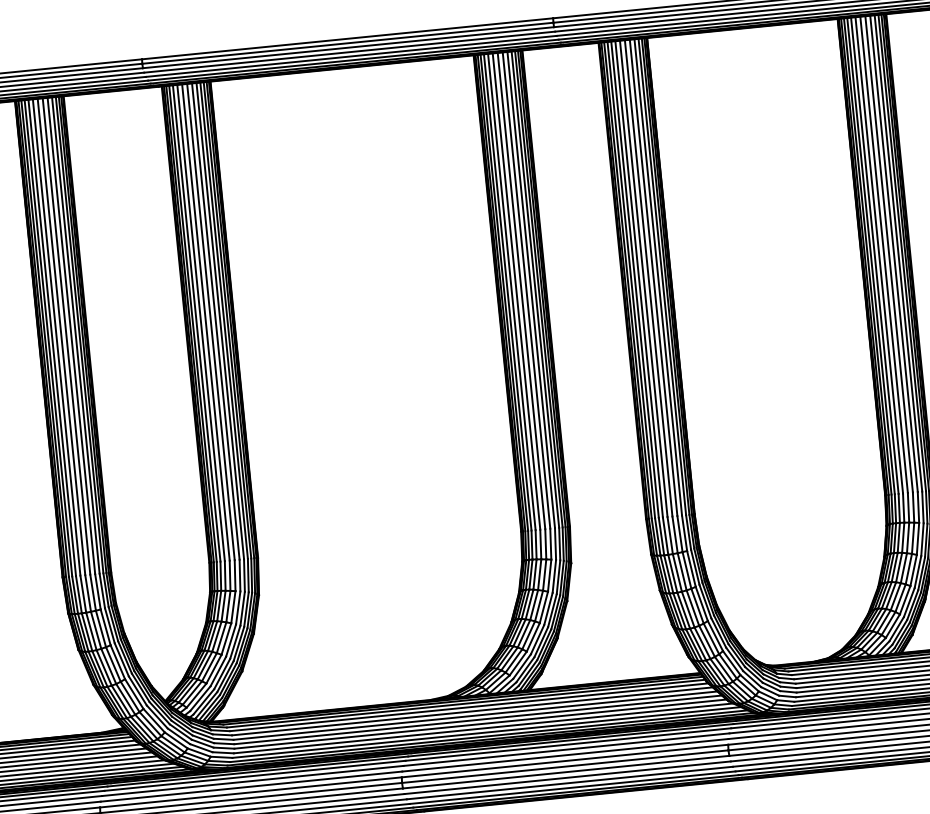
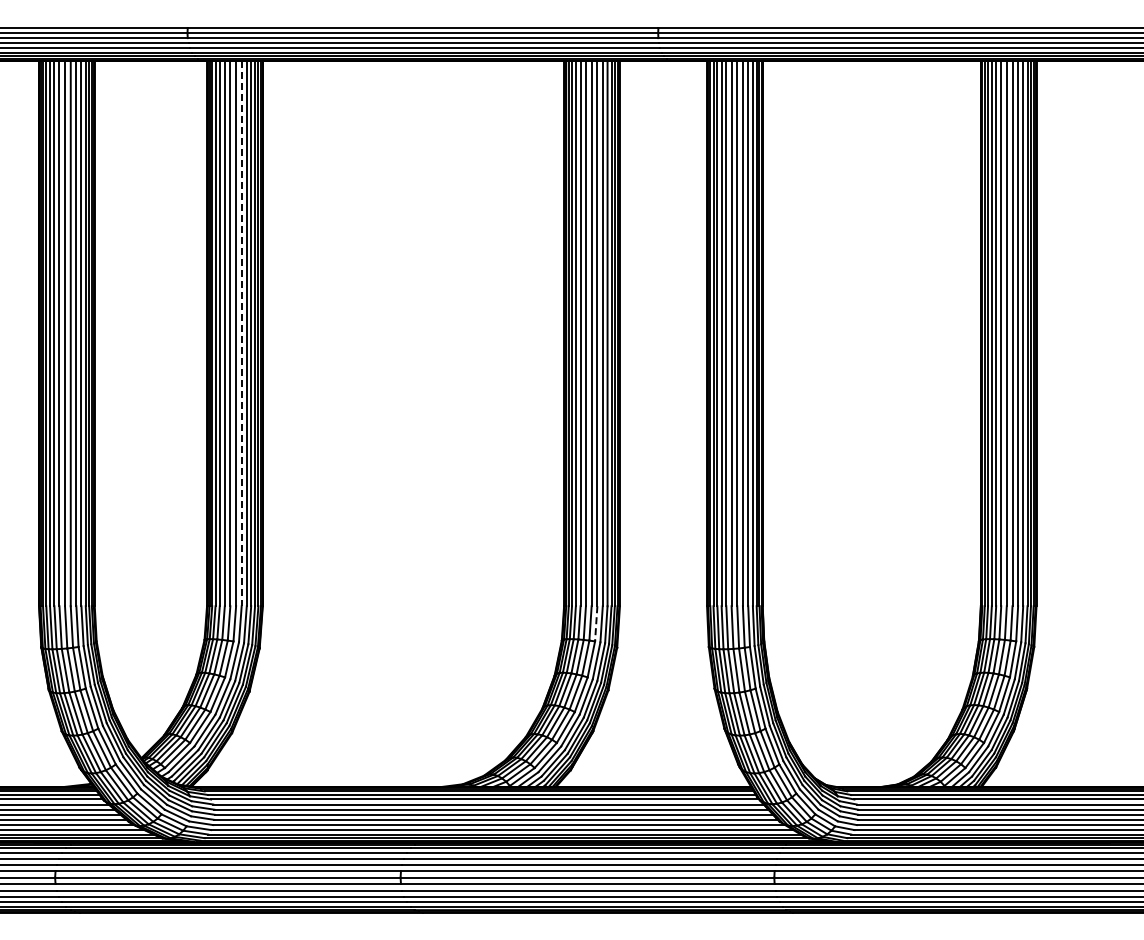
line: (215, 321) -> (241, 333), solid -> dashed
line: (551, 543) -> (596, 623), solid -> dashed

